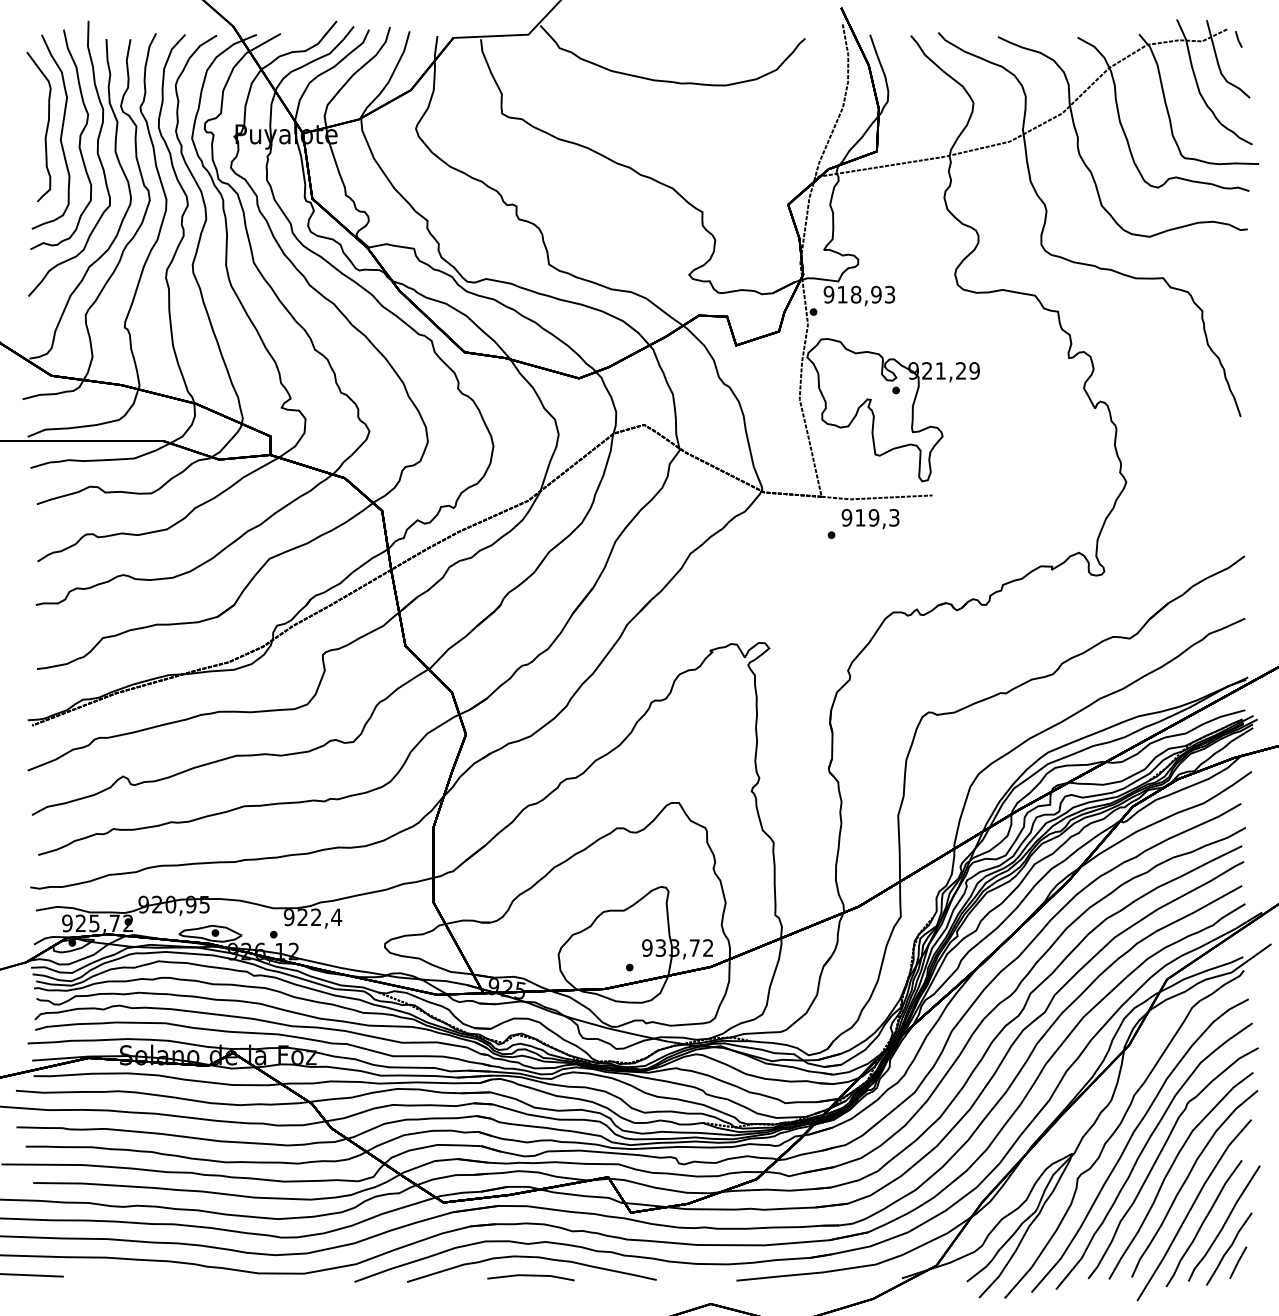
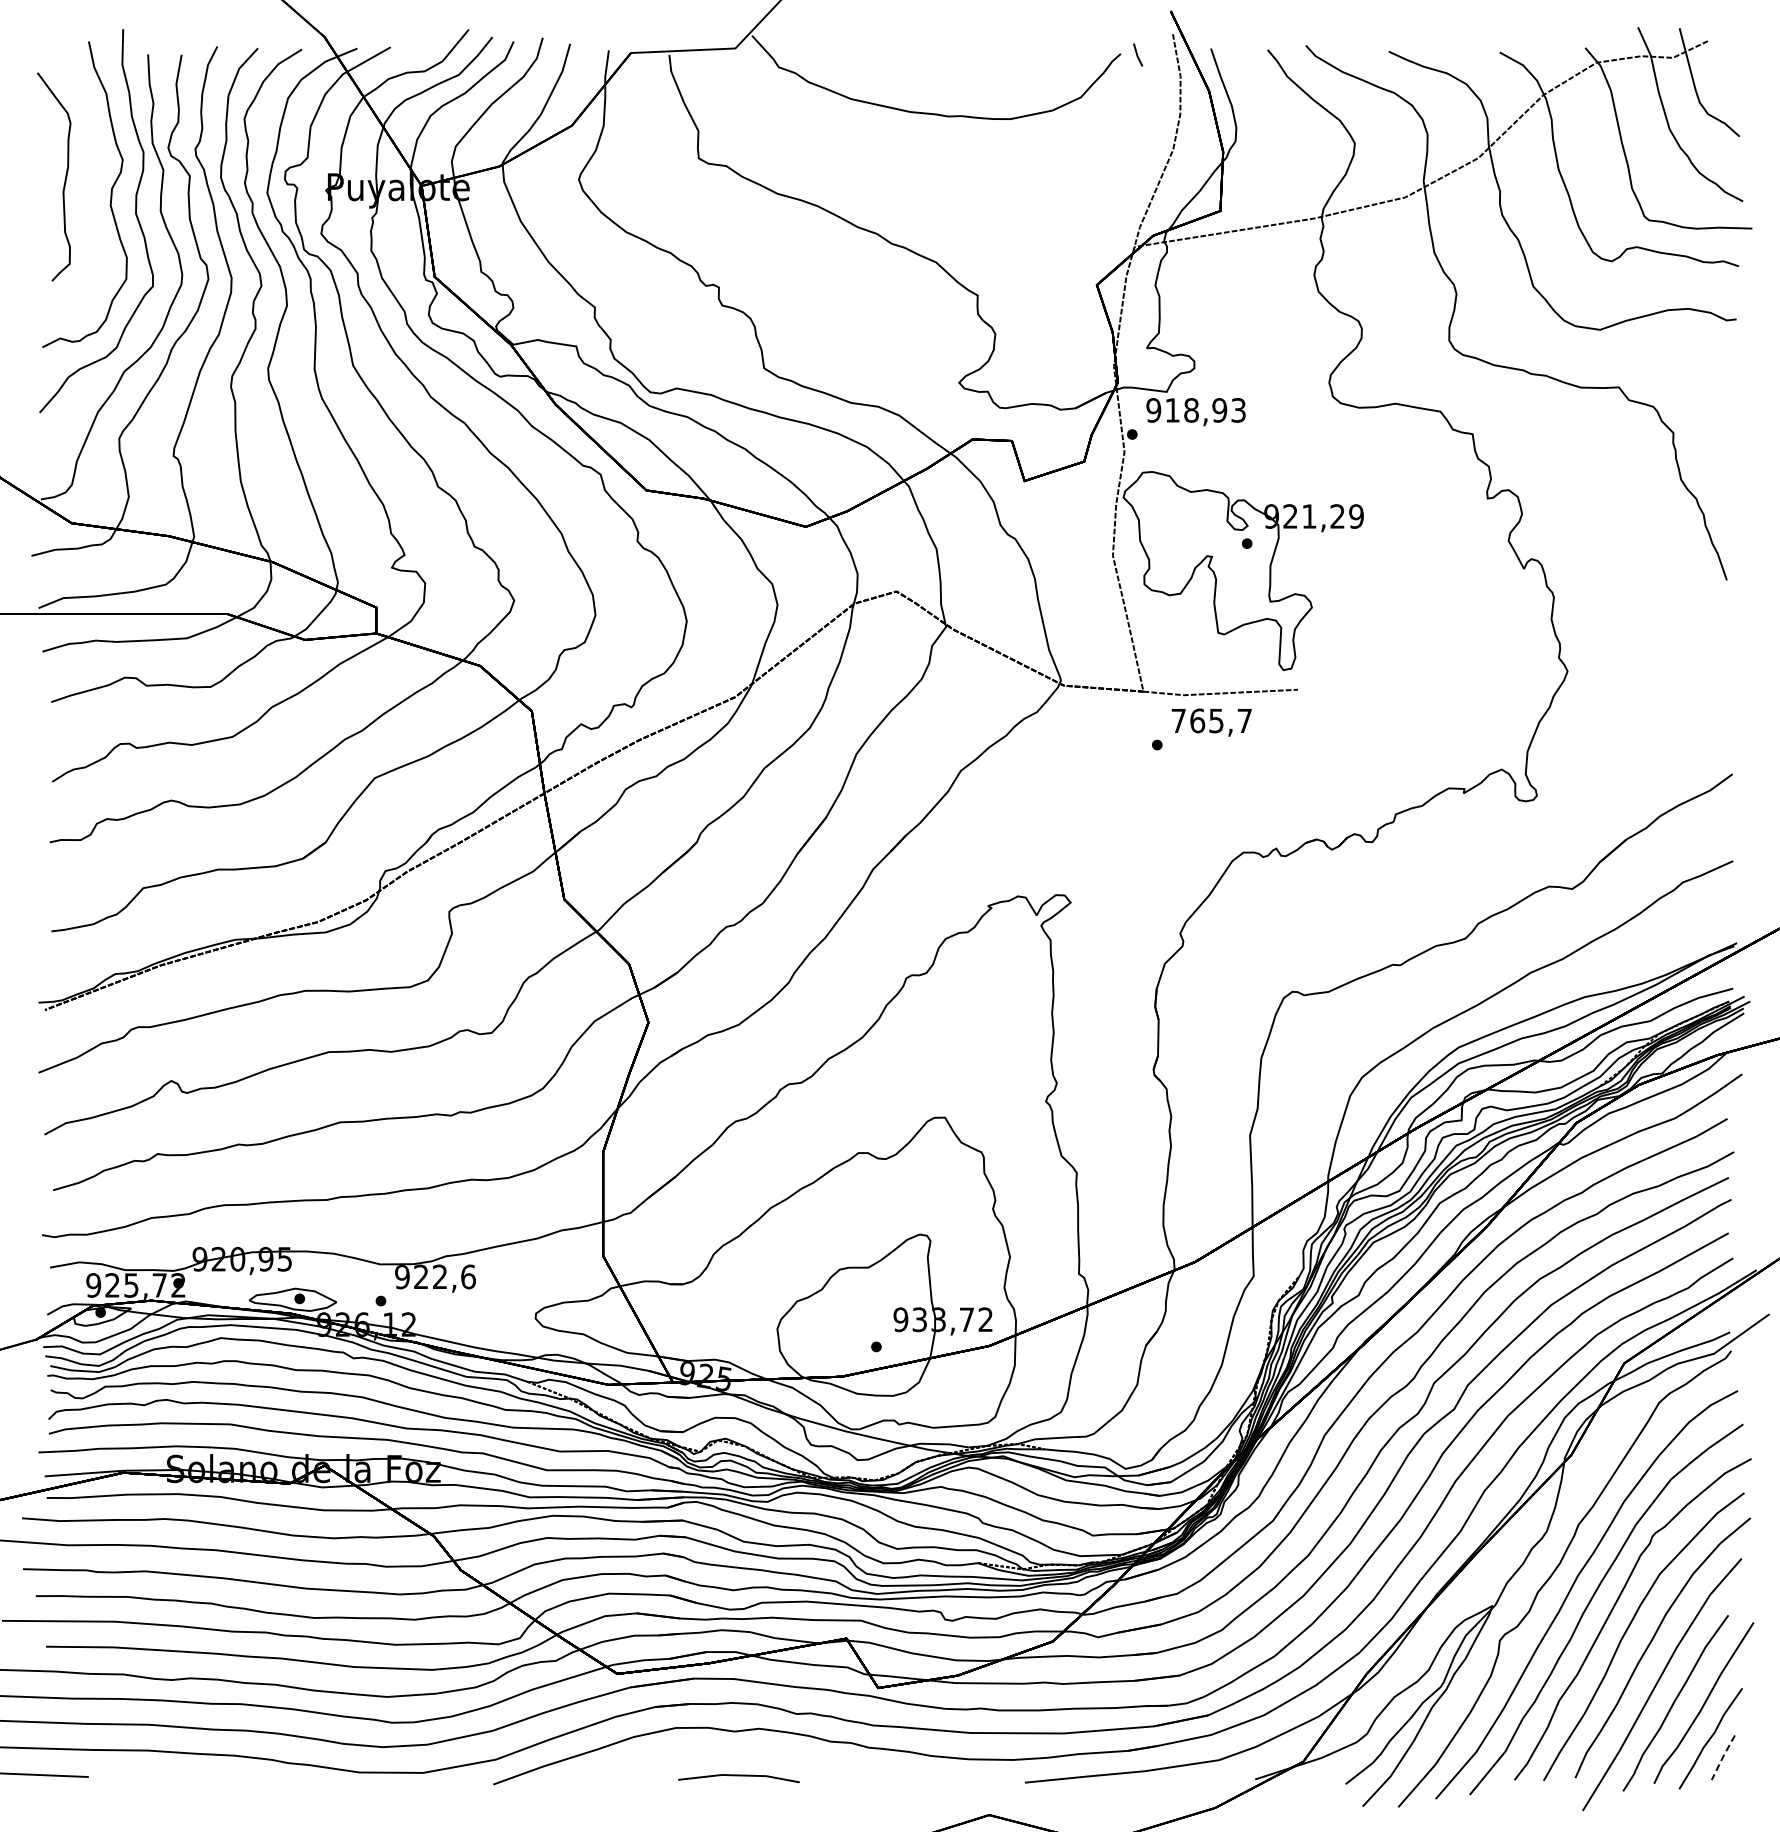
line: (1238, 39) -> (1137, 54), moved
curve: (60, 133) -> (84, 186), removed
text: (870, 517) -> (1211, 720), 919,3 -> 765,7
text: (336, 917) -> (468, 1276), 922,4 -> 922,6
curve: (531, 1257) -> (739, 1750), removed
line: (1238, 1261) -> (1723, 1756), solid -> dashed

